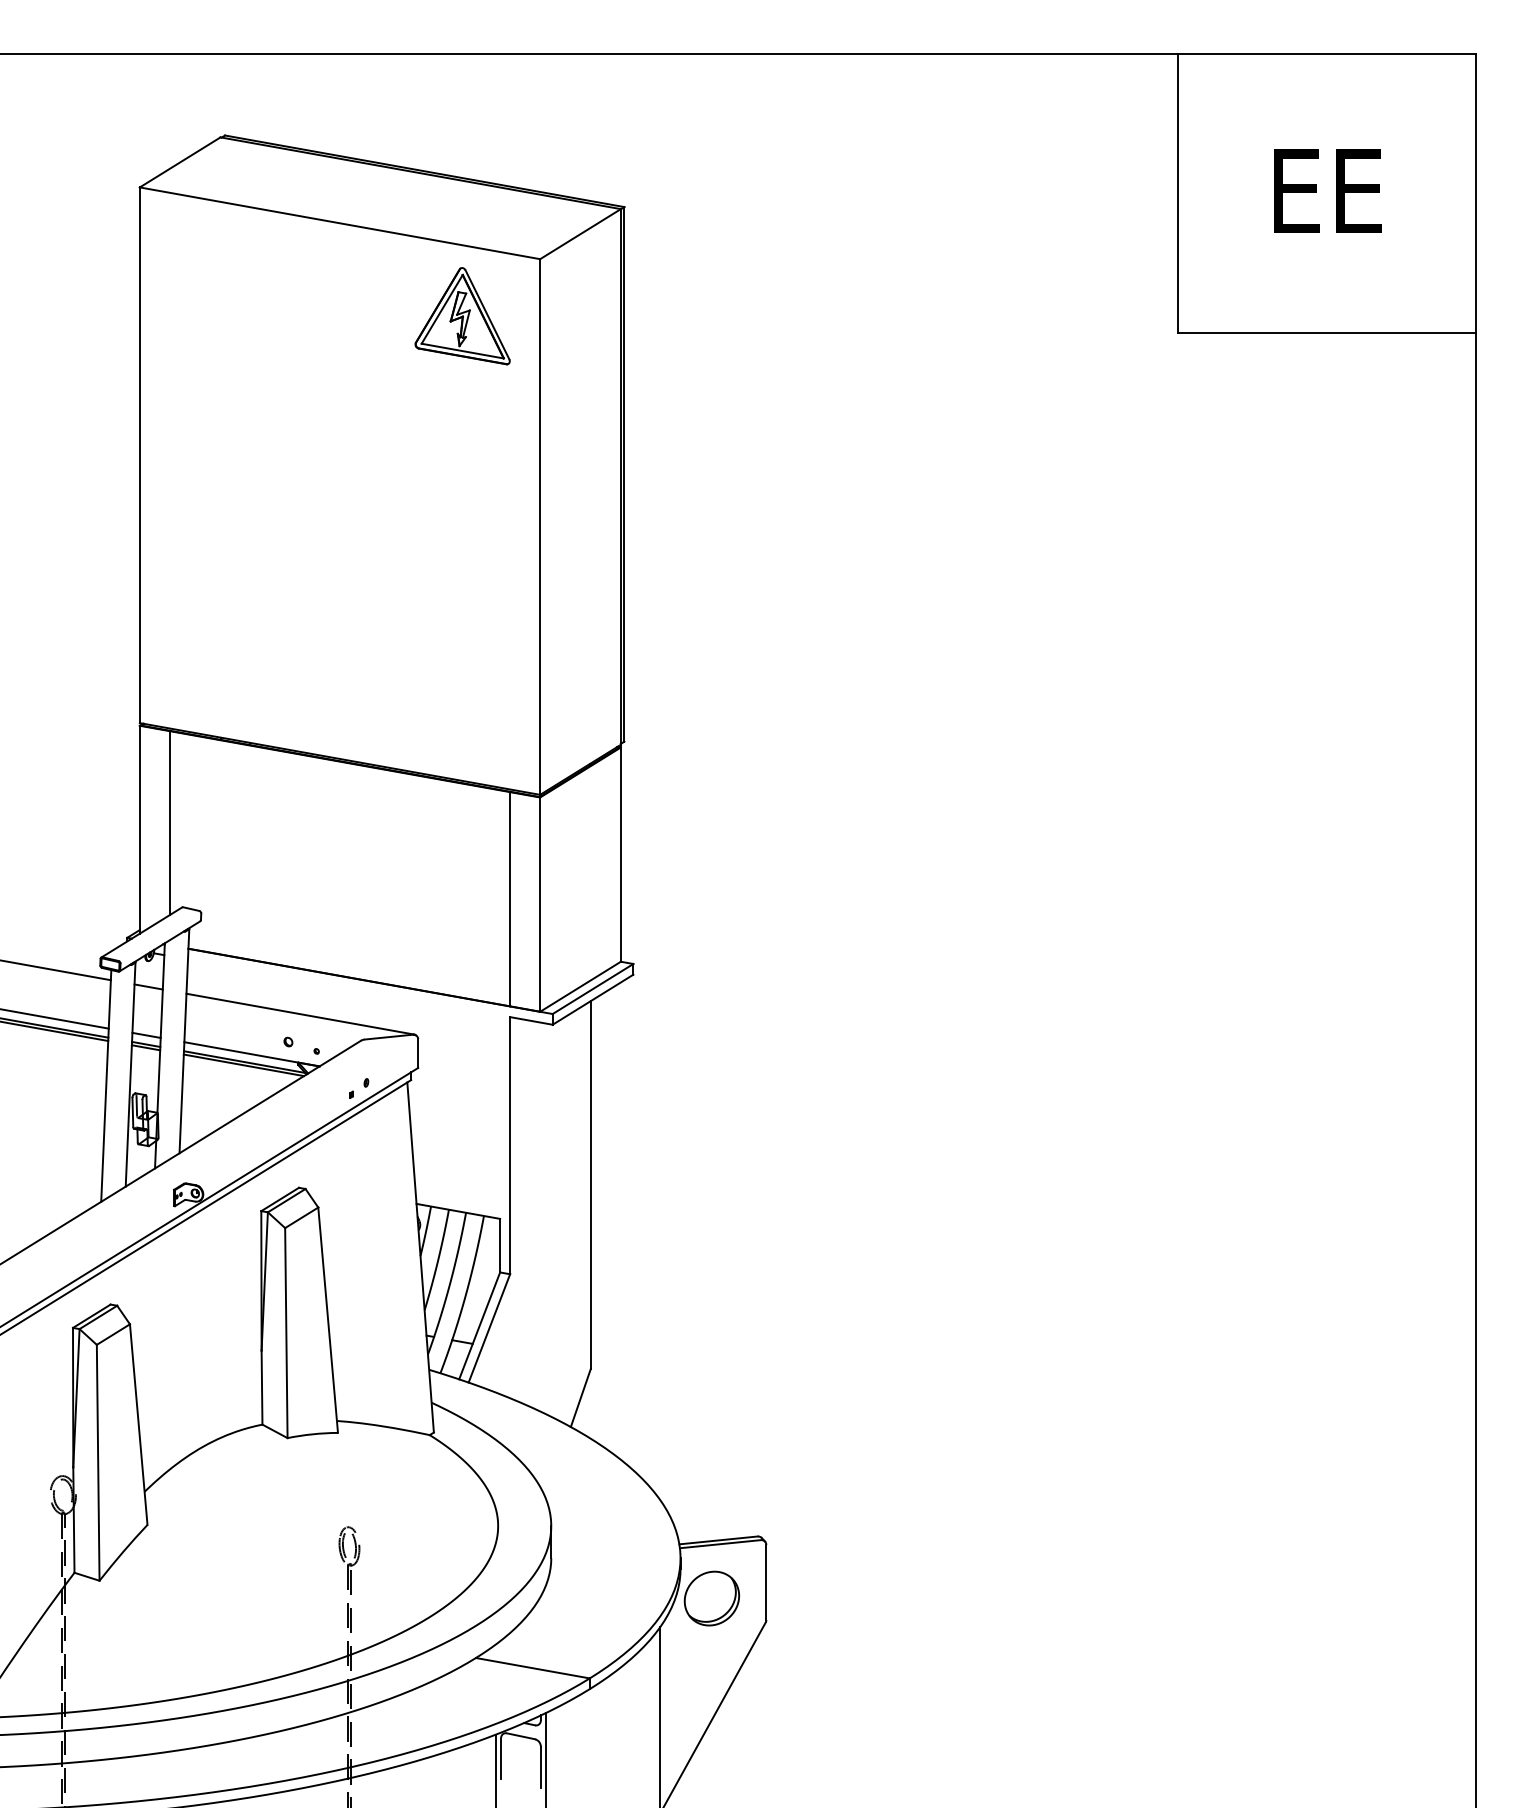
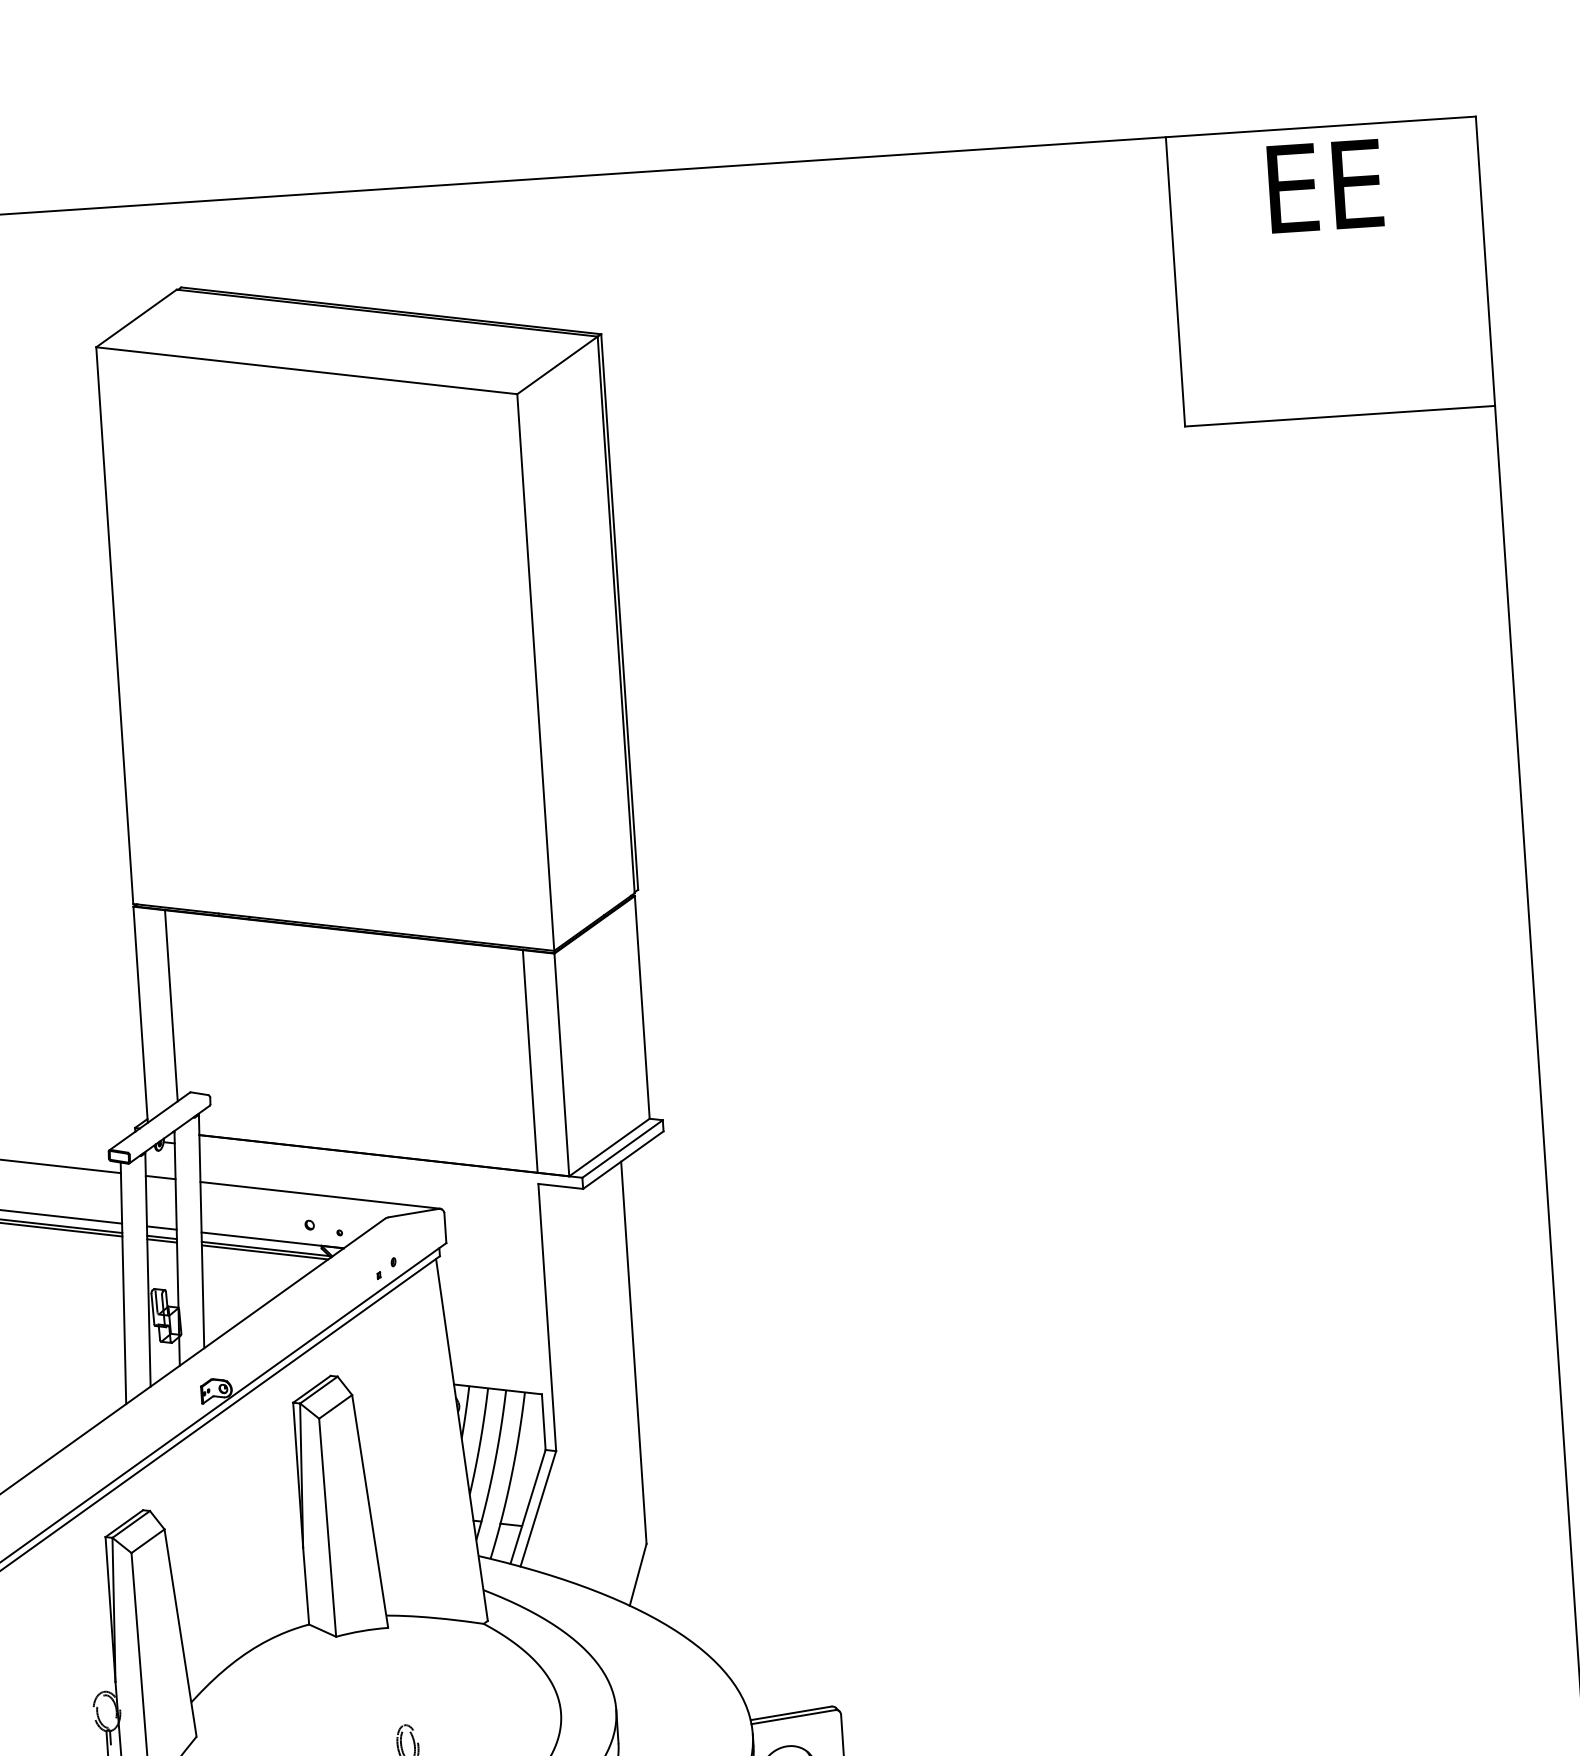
text: (1327, 190) -> (1325, 185), moved
part: (462, 316) -> (440, 459), removed

